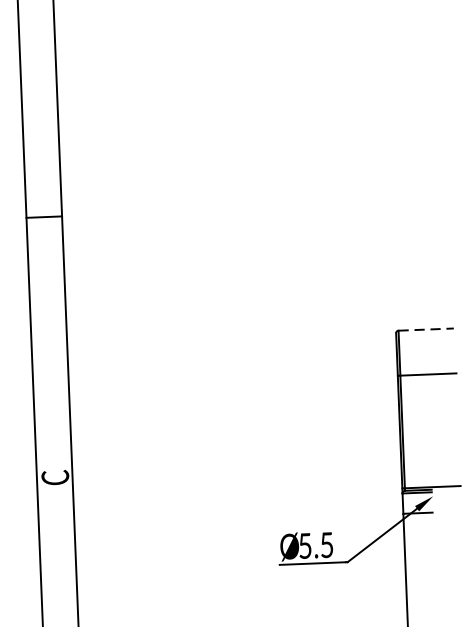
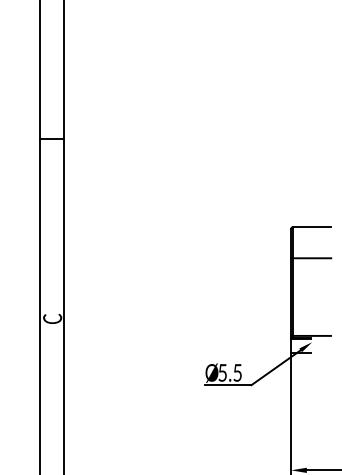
line: (427, 329) -> (312, 227), dashed -> solid

